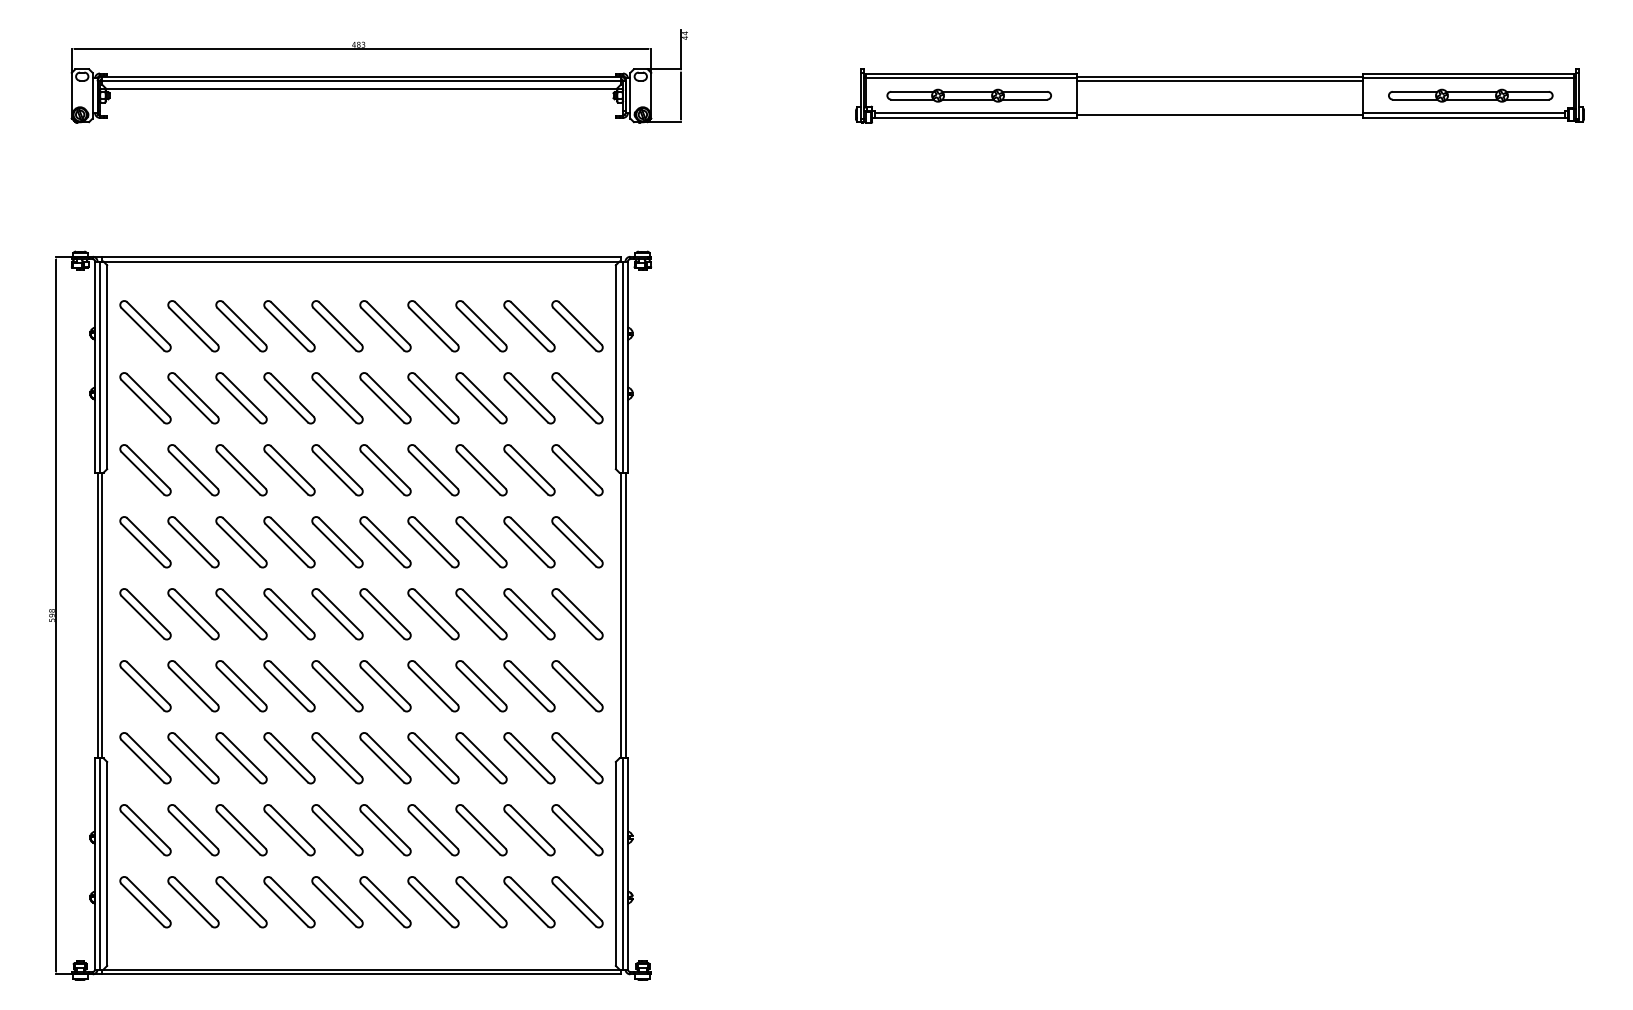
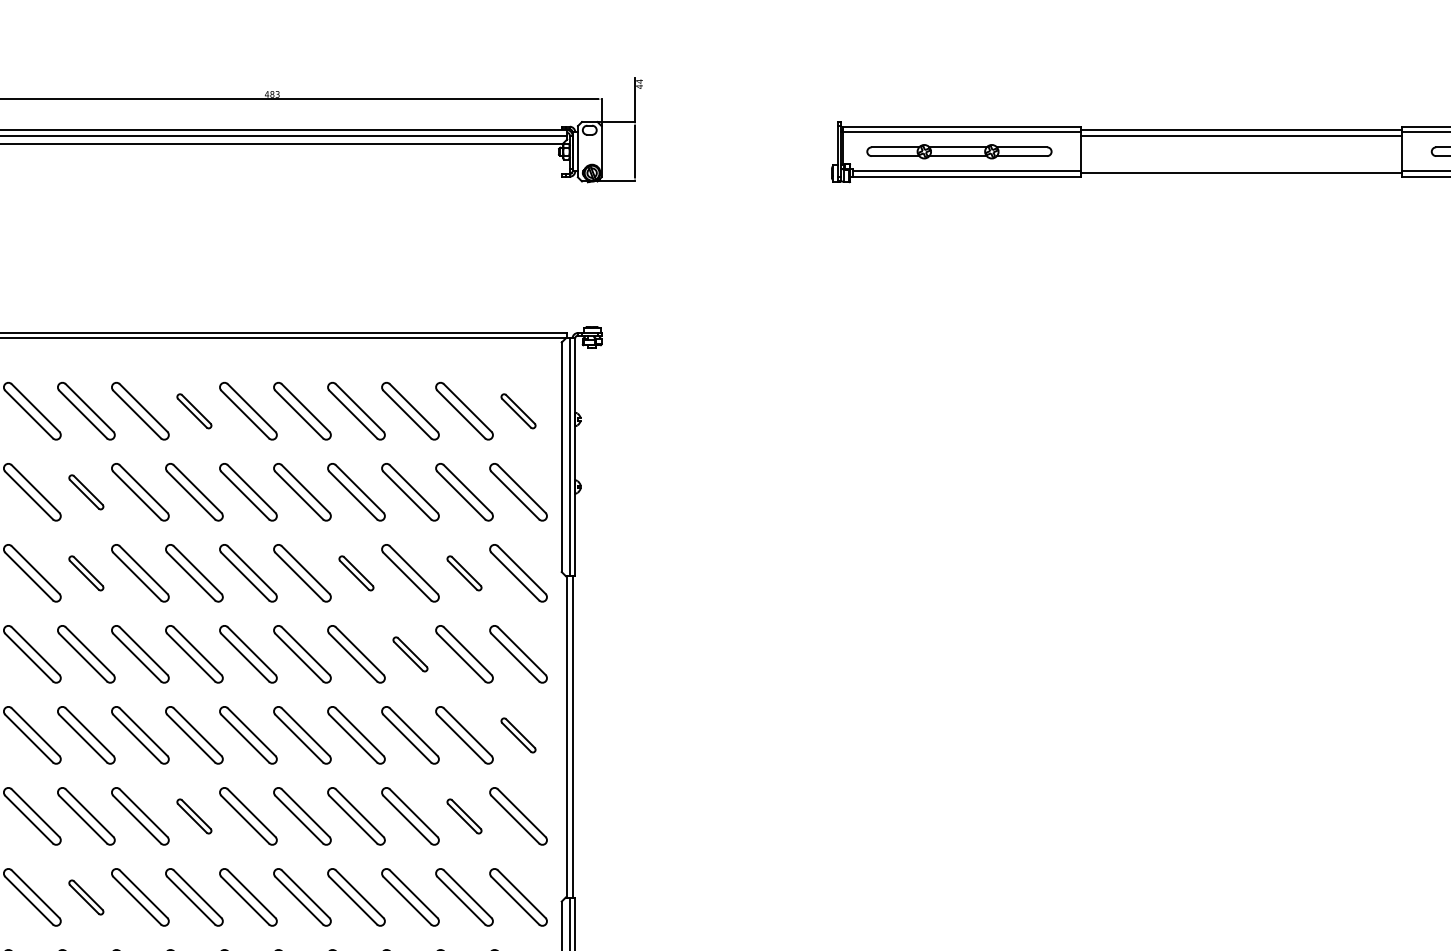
part: (289, 326) -> (194, 411), size x0.6
part: (577, 326) -> (518, 411), size x0.6
part: (193, 398) -> (86, 492), size x0.6
part: (193, 470) -> (86, 573), size x0.6
part: (433, 470) -> (356, 573), size x0.6
part: (529, 470) -> (464, 573), size x0.6
part: (481, 542) -> (410, 654), size x0.6
part: (577, 614) -> (518, 735), size x0.6
part: (289, 686) -> (194, 816), size x0.6
part: (529, 686) -> (464, 816), size x0.6
part: (193, 758) -> (86, 897), size x0.6

